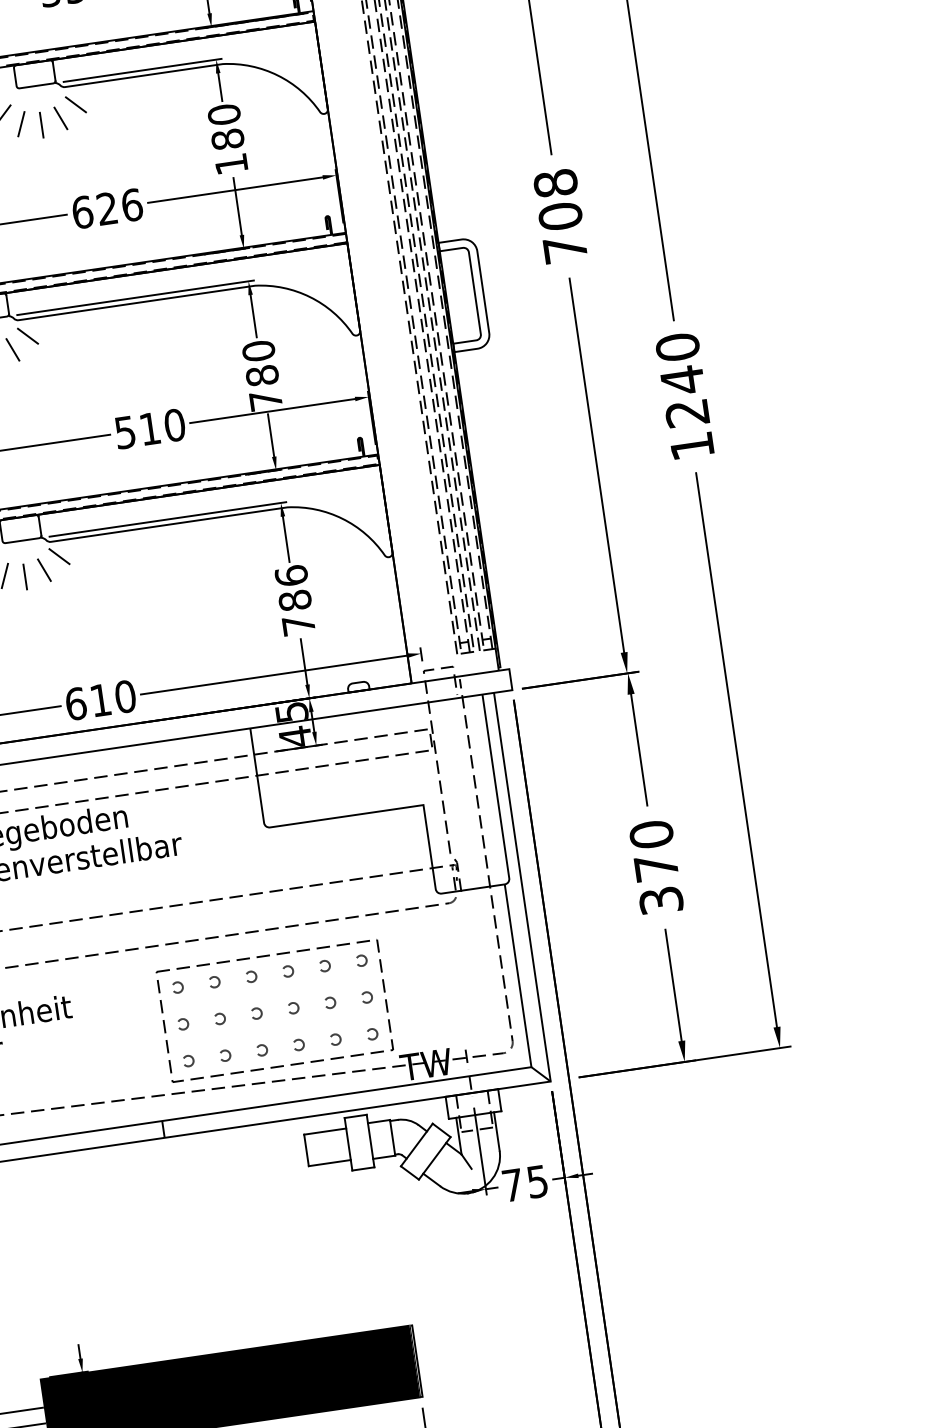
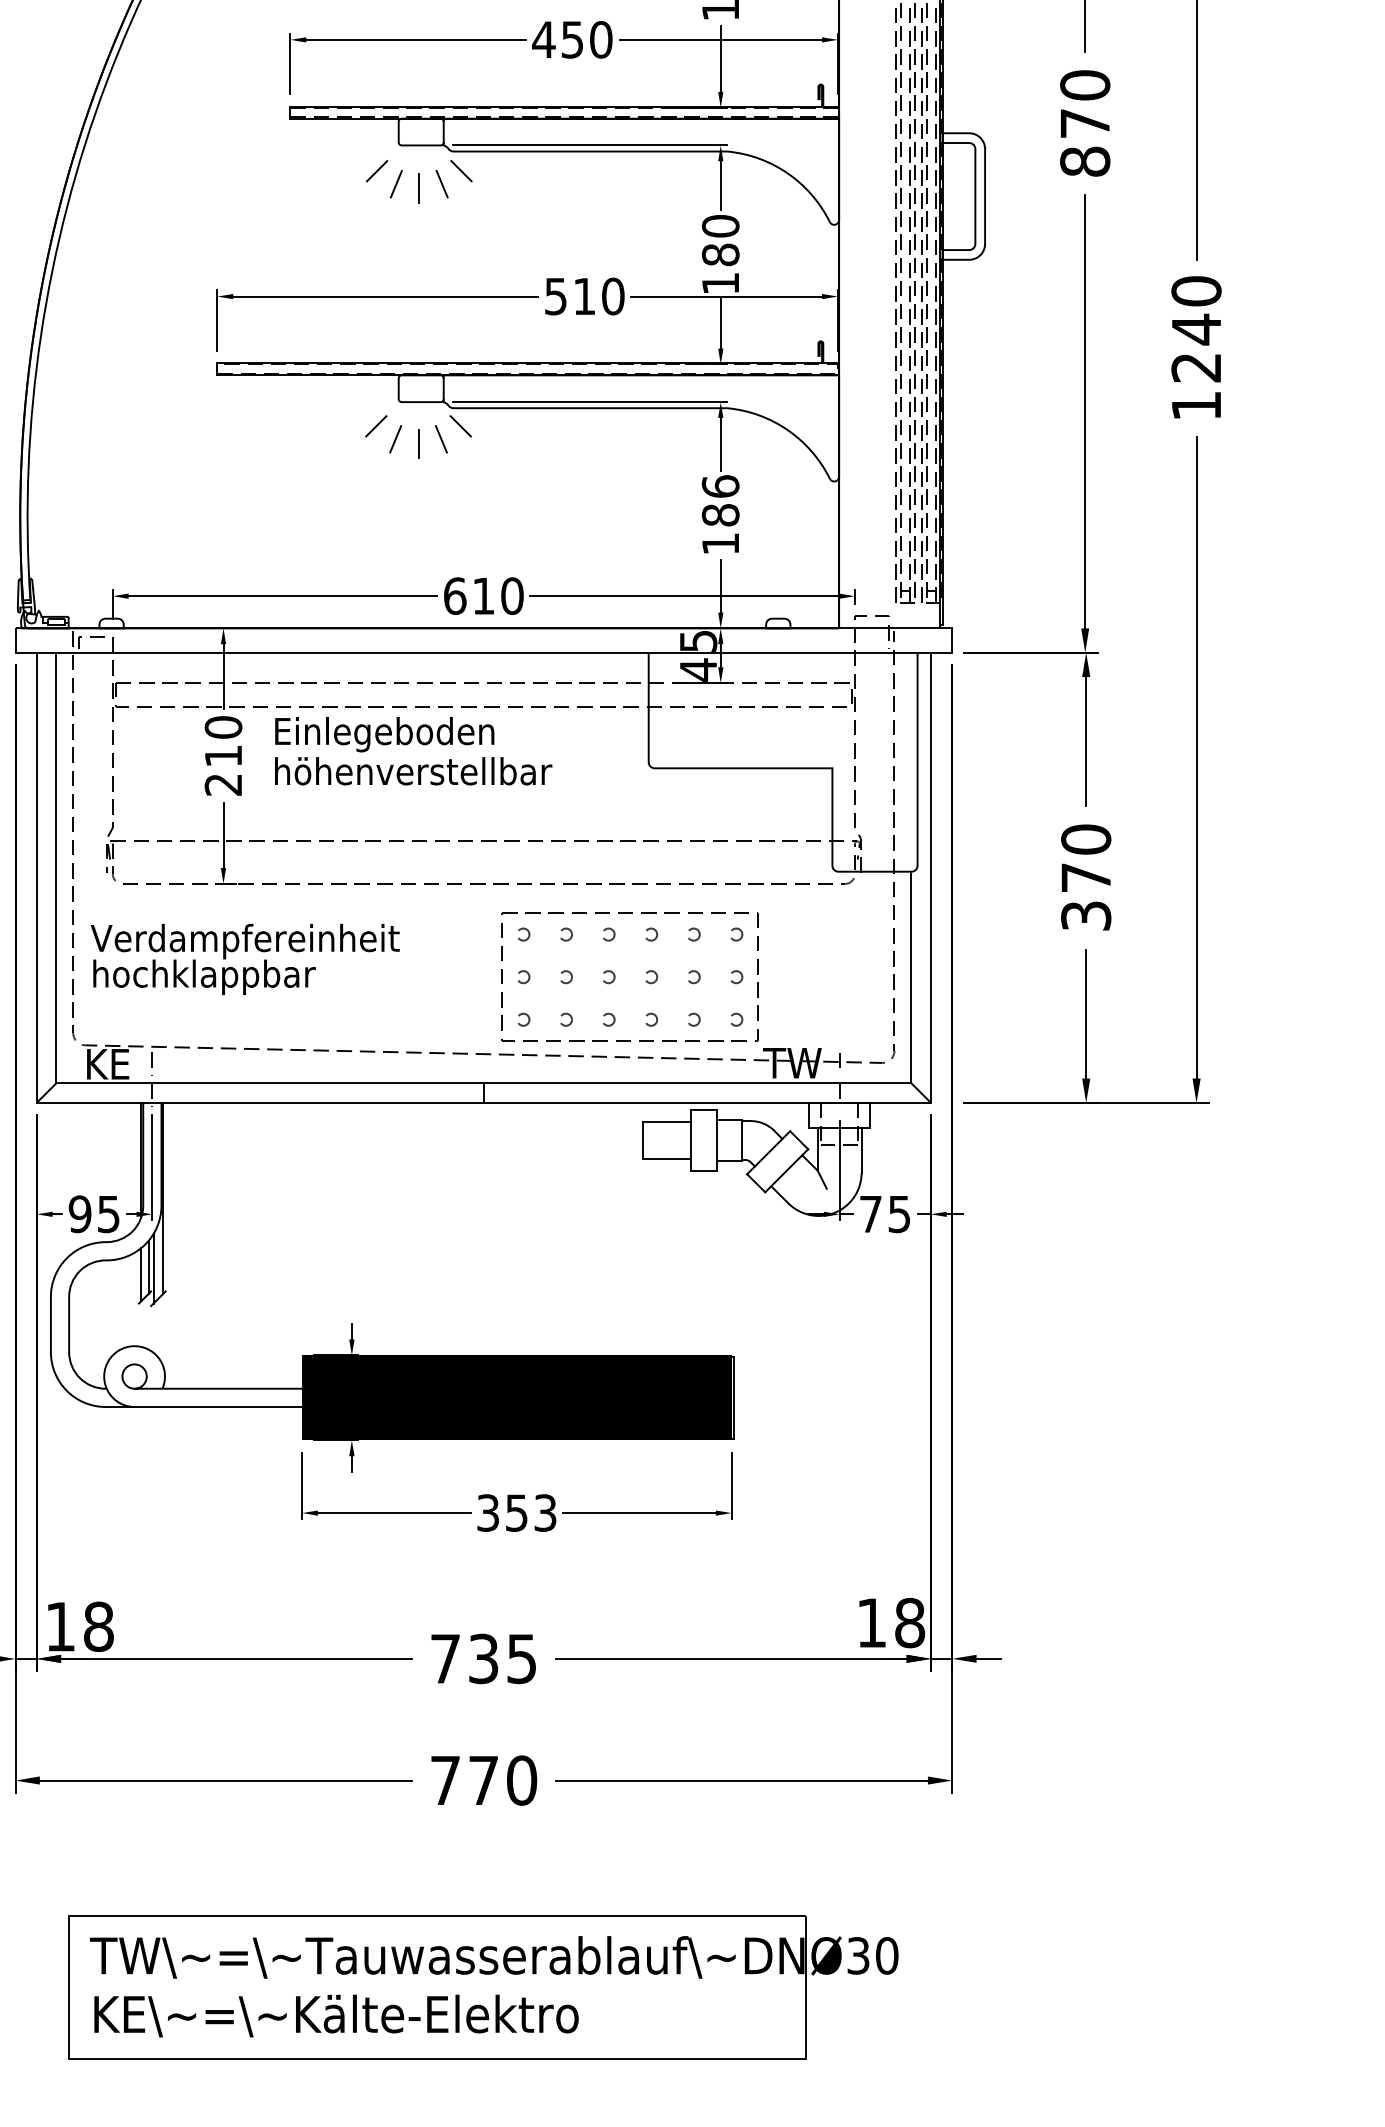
text: (107, 208) -> (572, 39), 626 -> 450
text: (560, 216) -> (1085, 123), 708 -> 870
text: (265, 400) -> (720, 283), 780 -> 180
text: (298, 625) -> (720, 543), 786 -> 186

